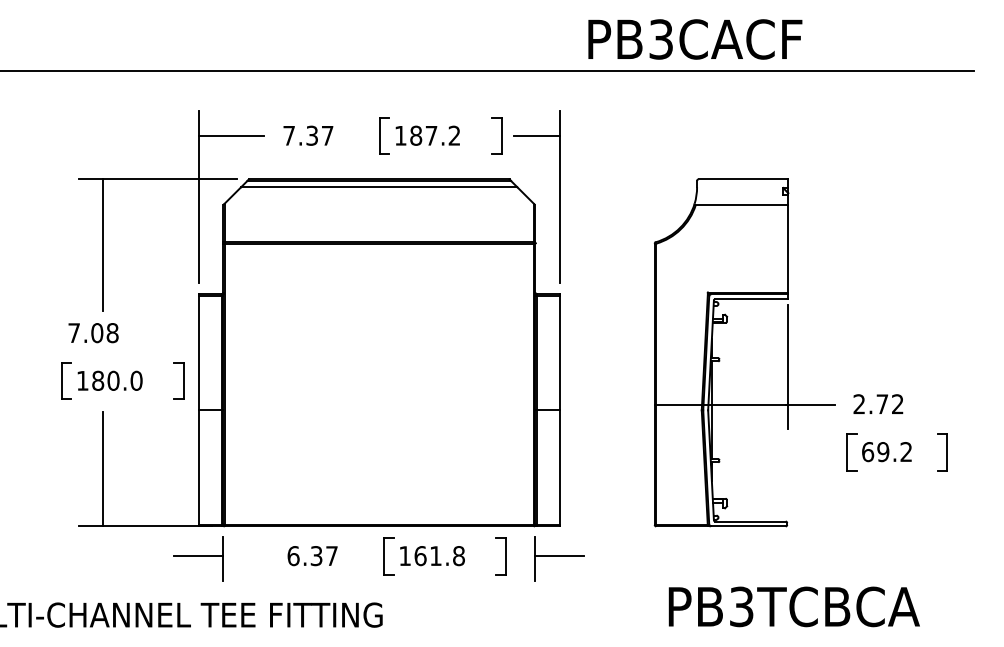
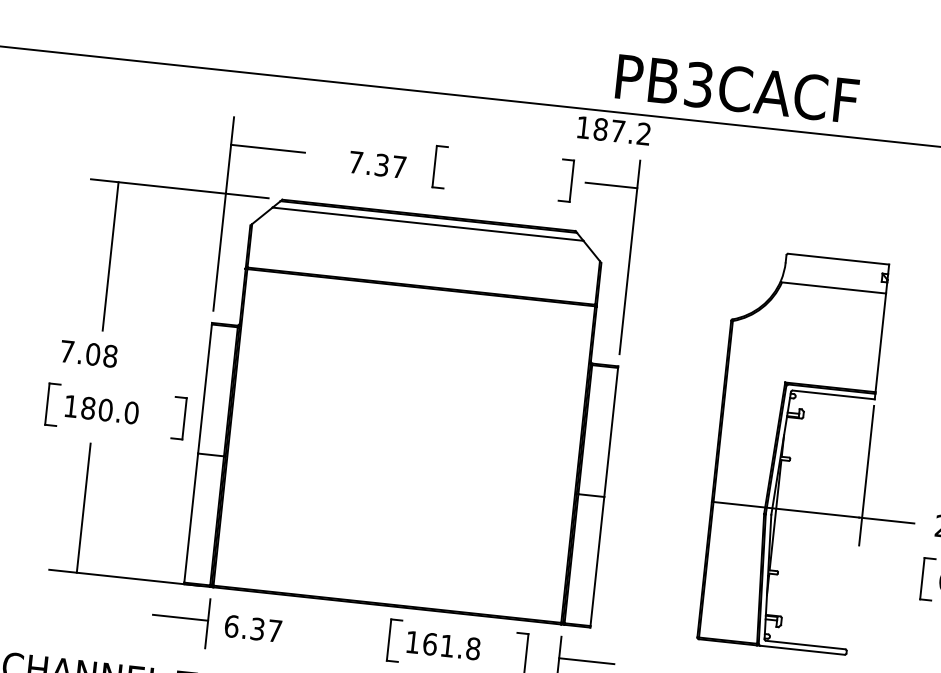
text: (695, 39) -> (737, 89), moved
text: (308, 135) -> (377, 164), moved
text: (427, 135) -> (613, 130), moved
text: (312, 556) -> (253, 629), moved

